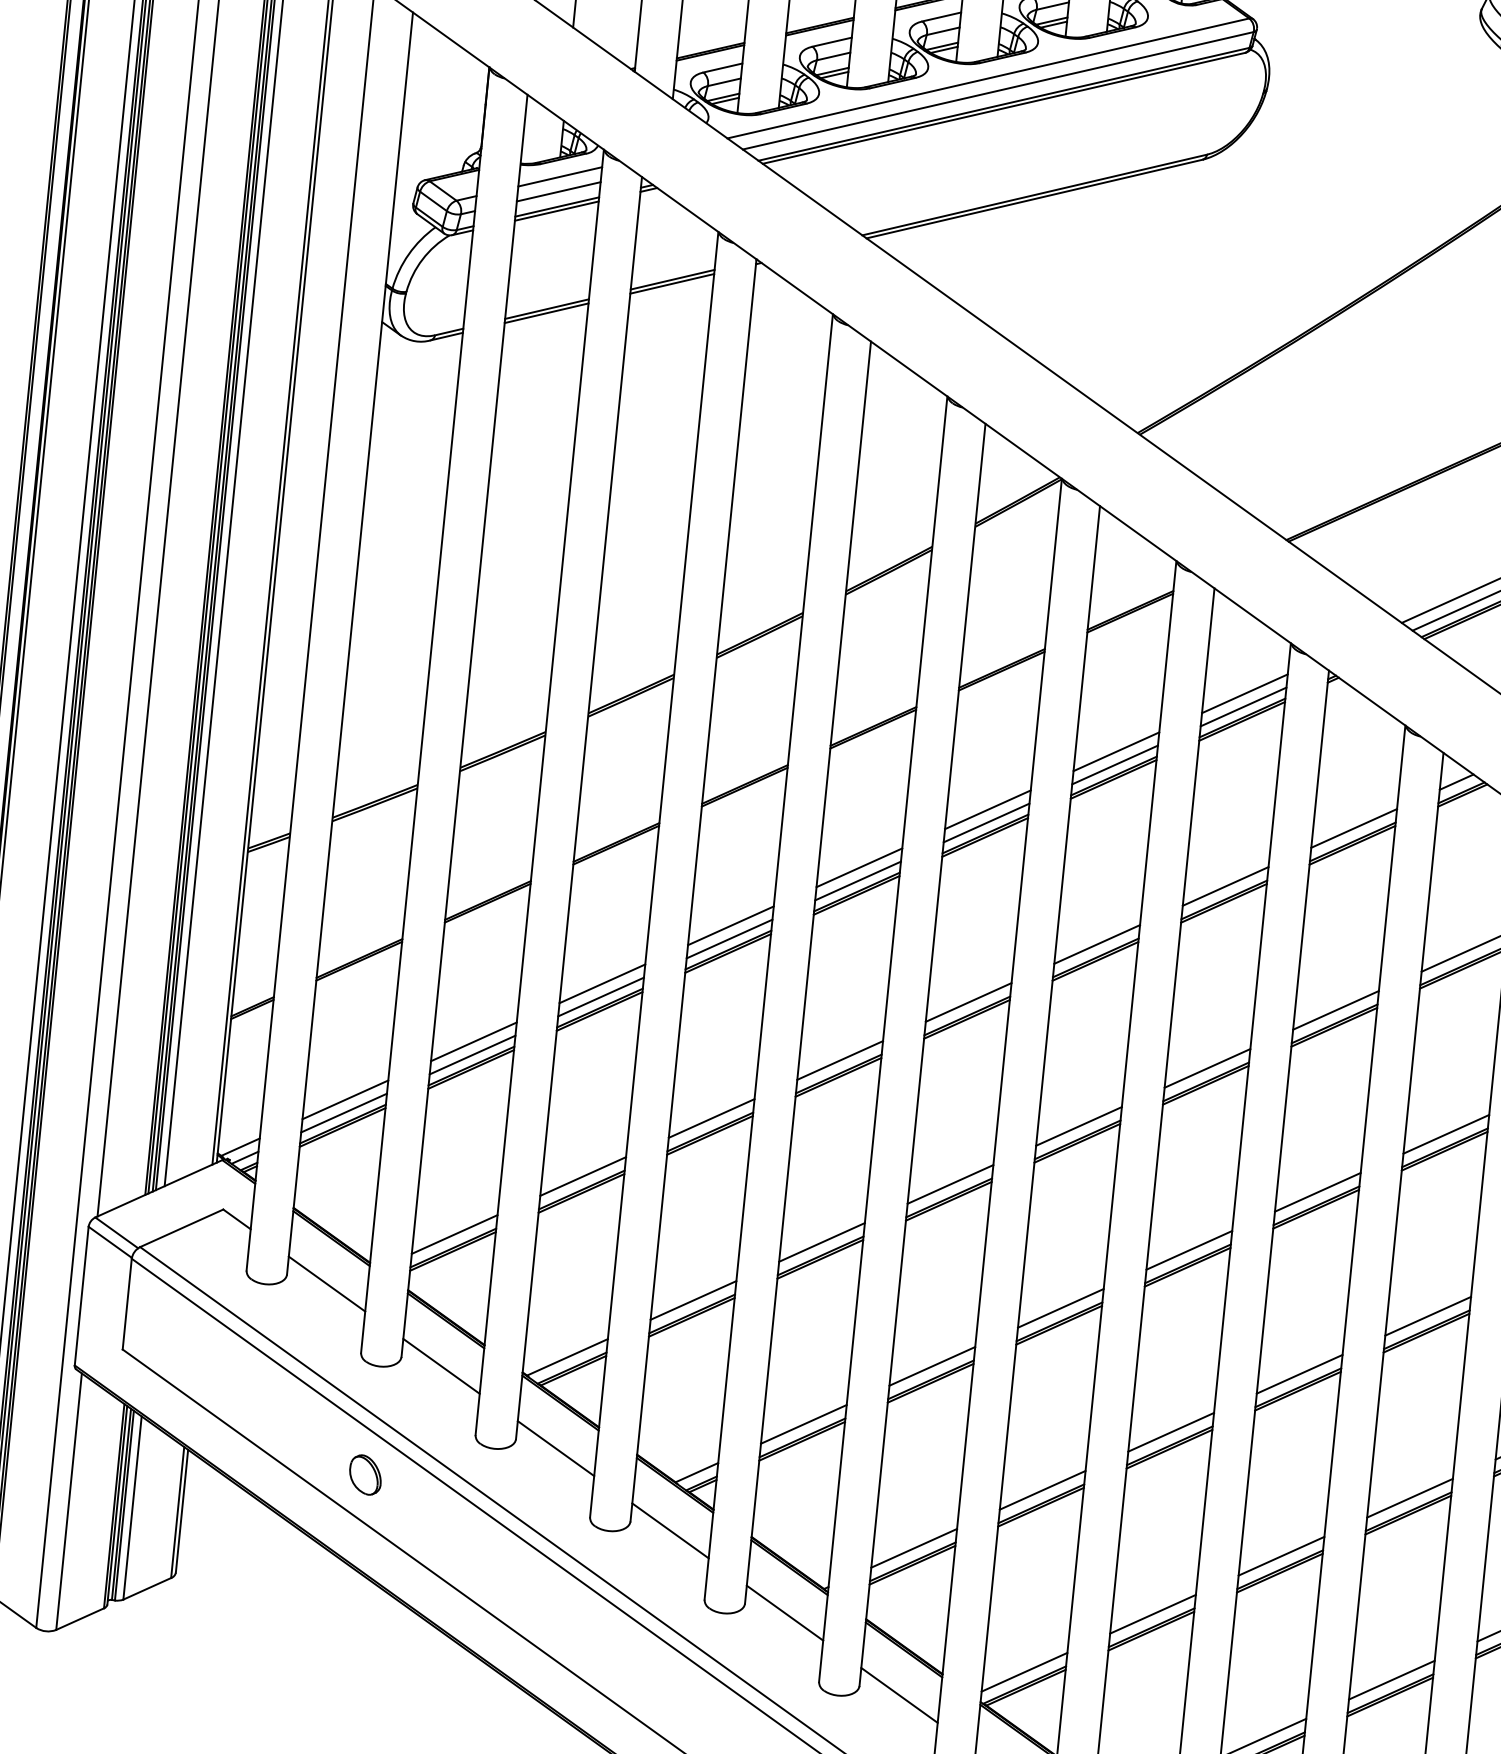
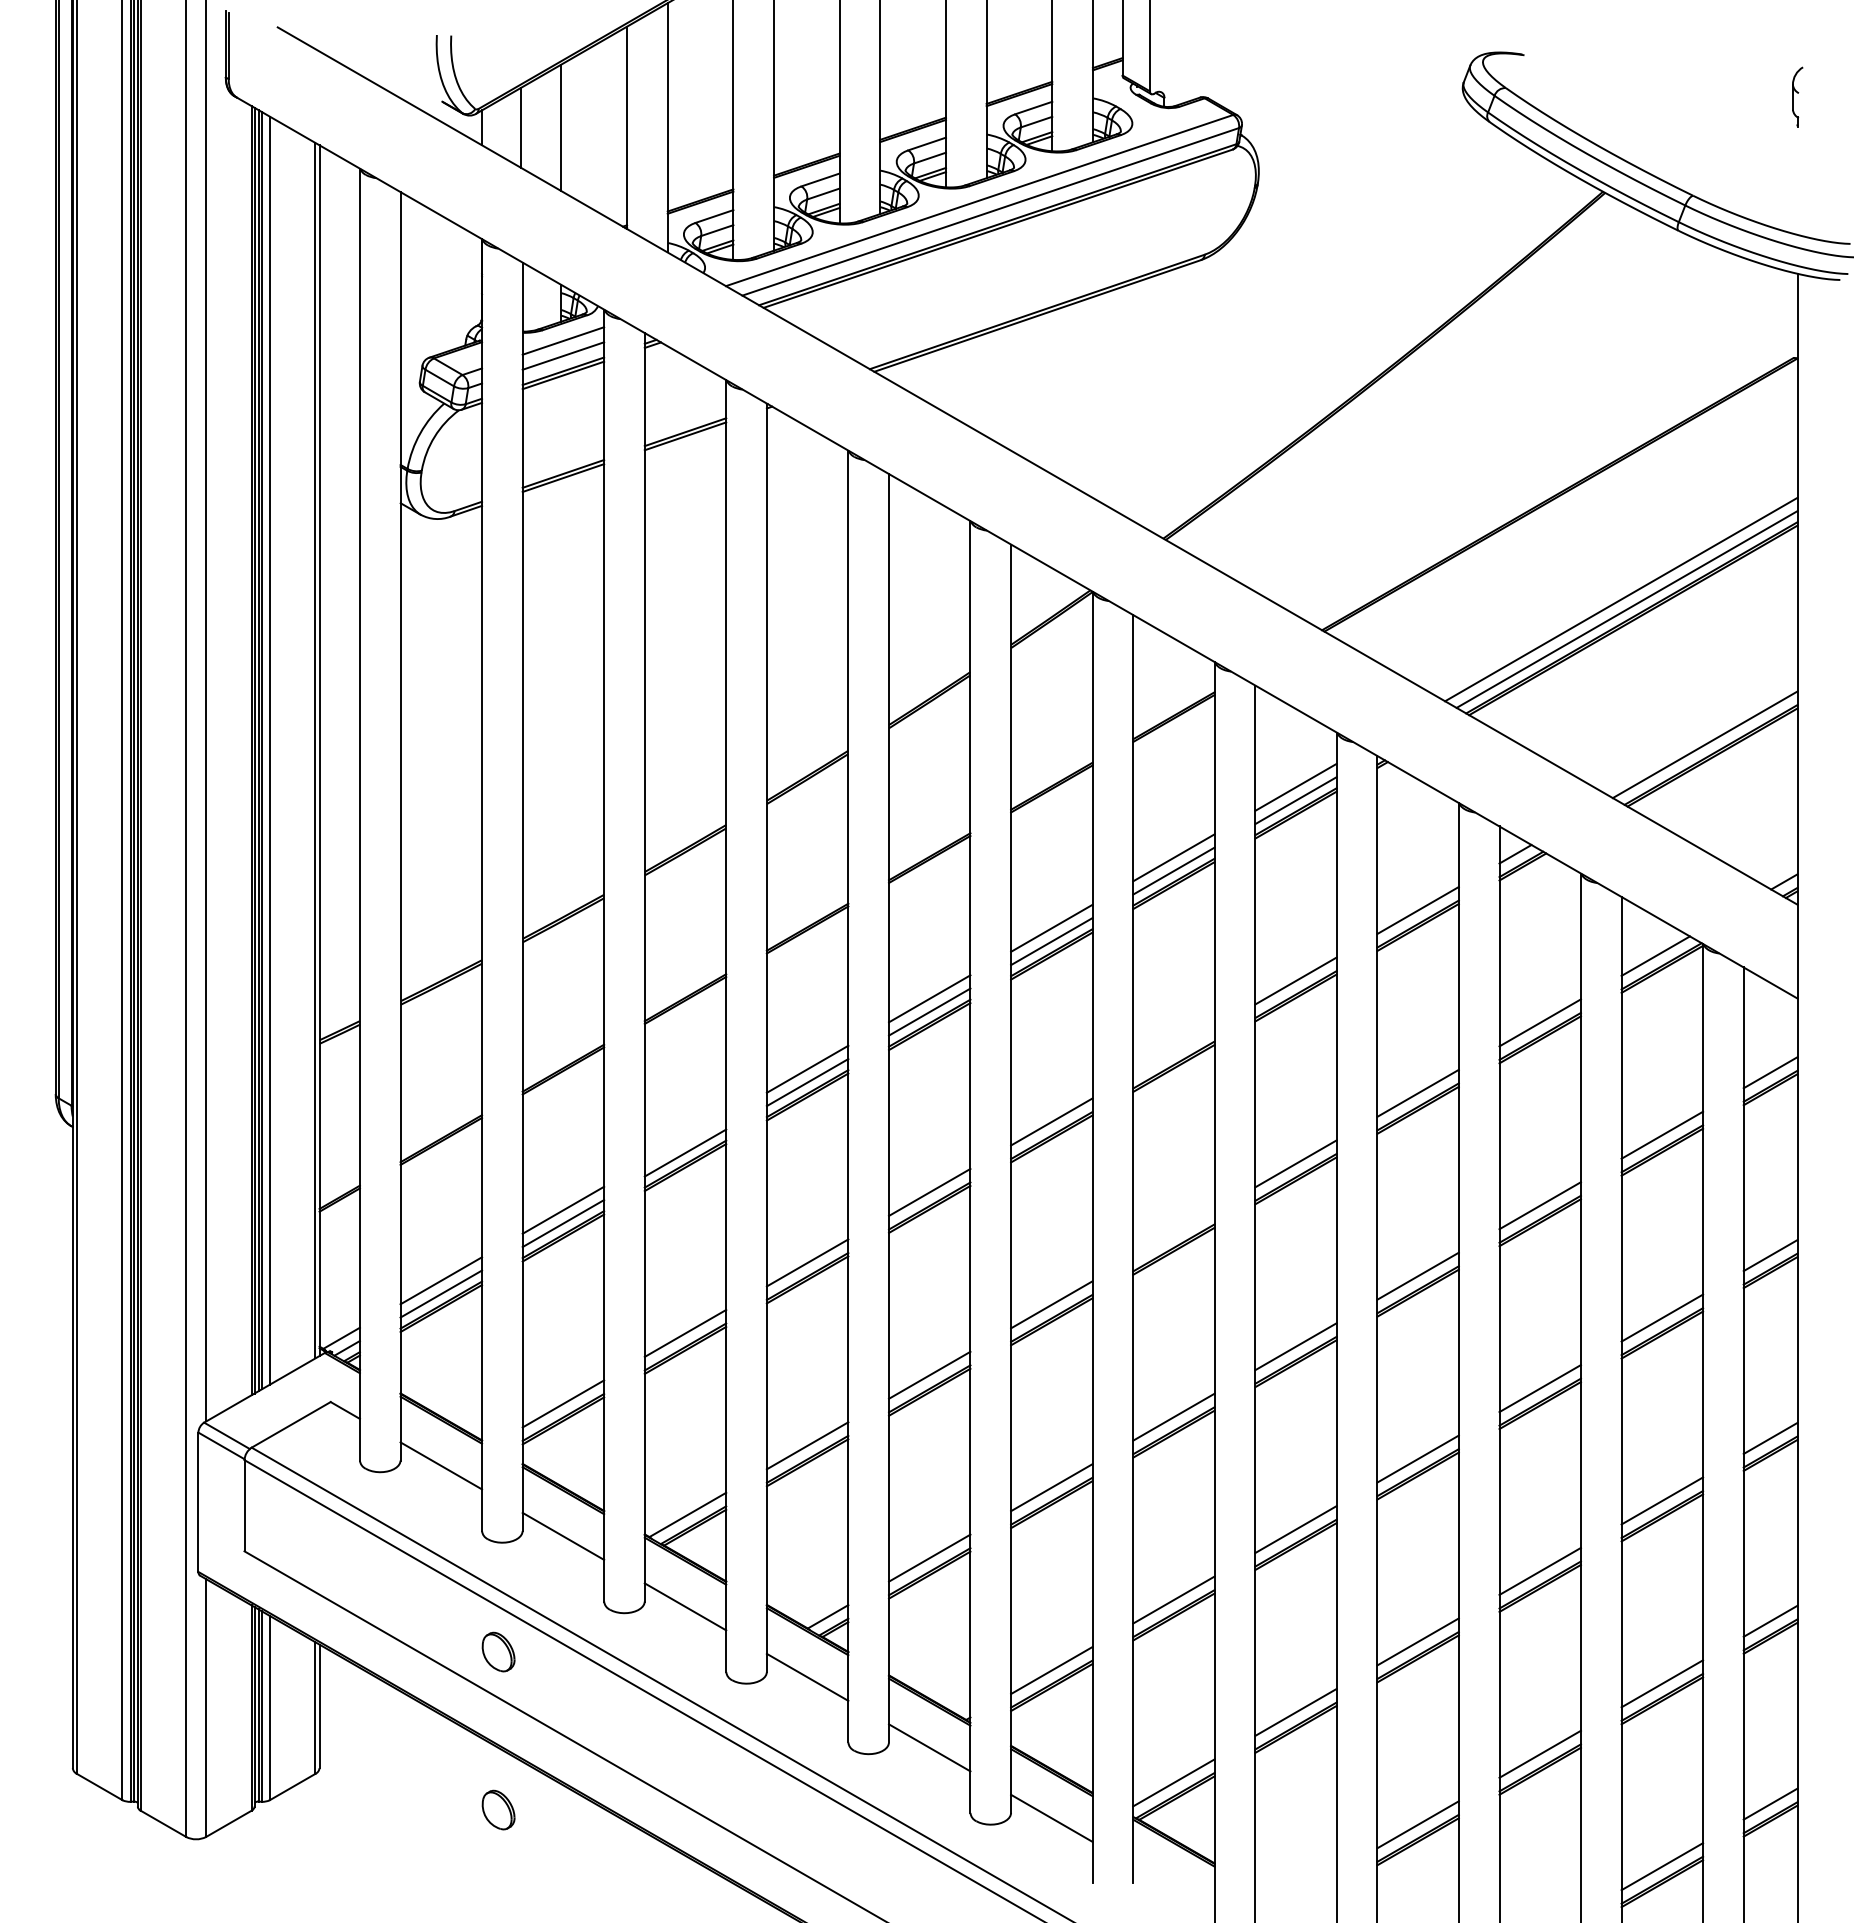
line: (1096, 944) -> (1173, 1051), removed
line: (602, 983) -> (685, 1139), removed
line: (1078, 1125) -> (1173, 1233), removed
part: (349, 1631) -> (498, 1809), added

